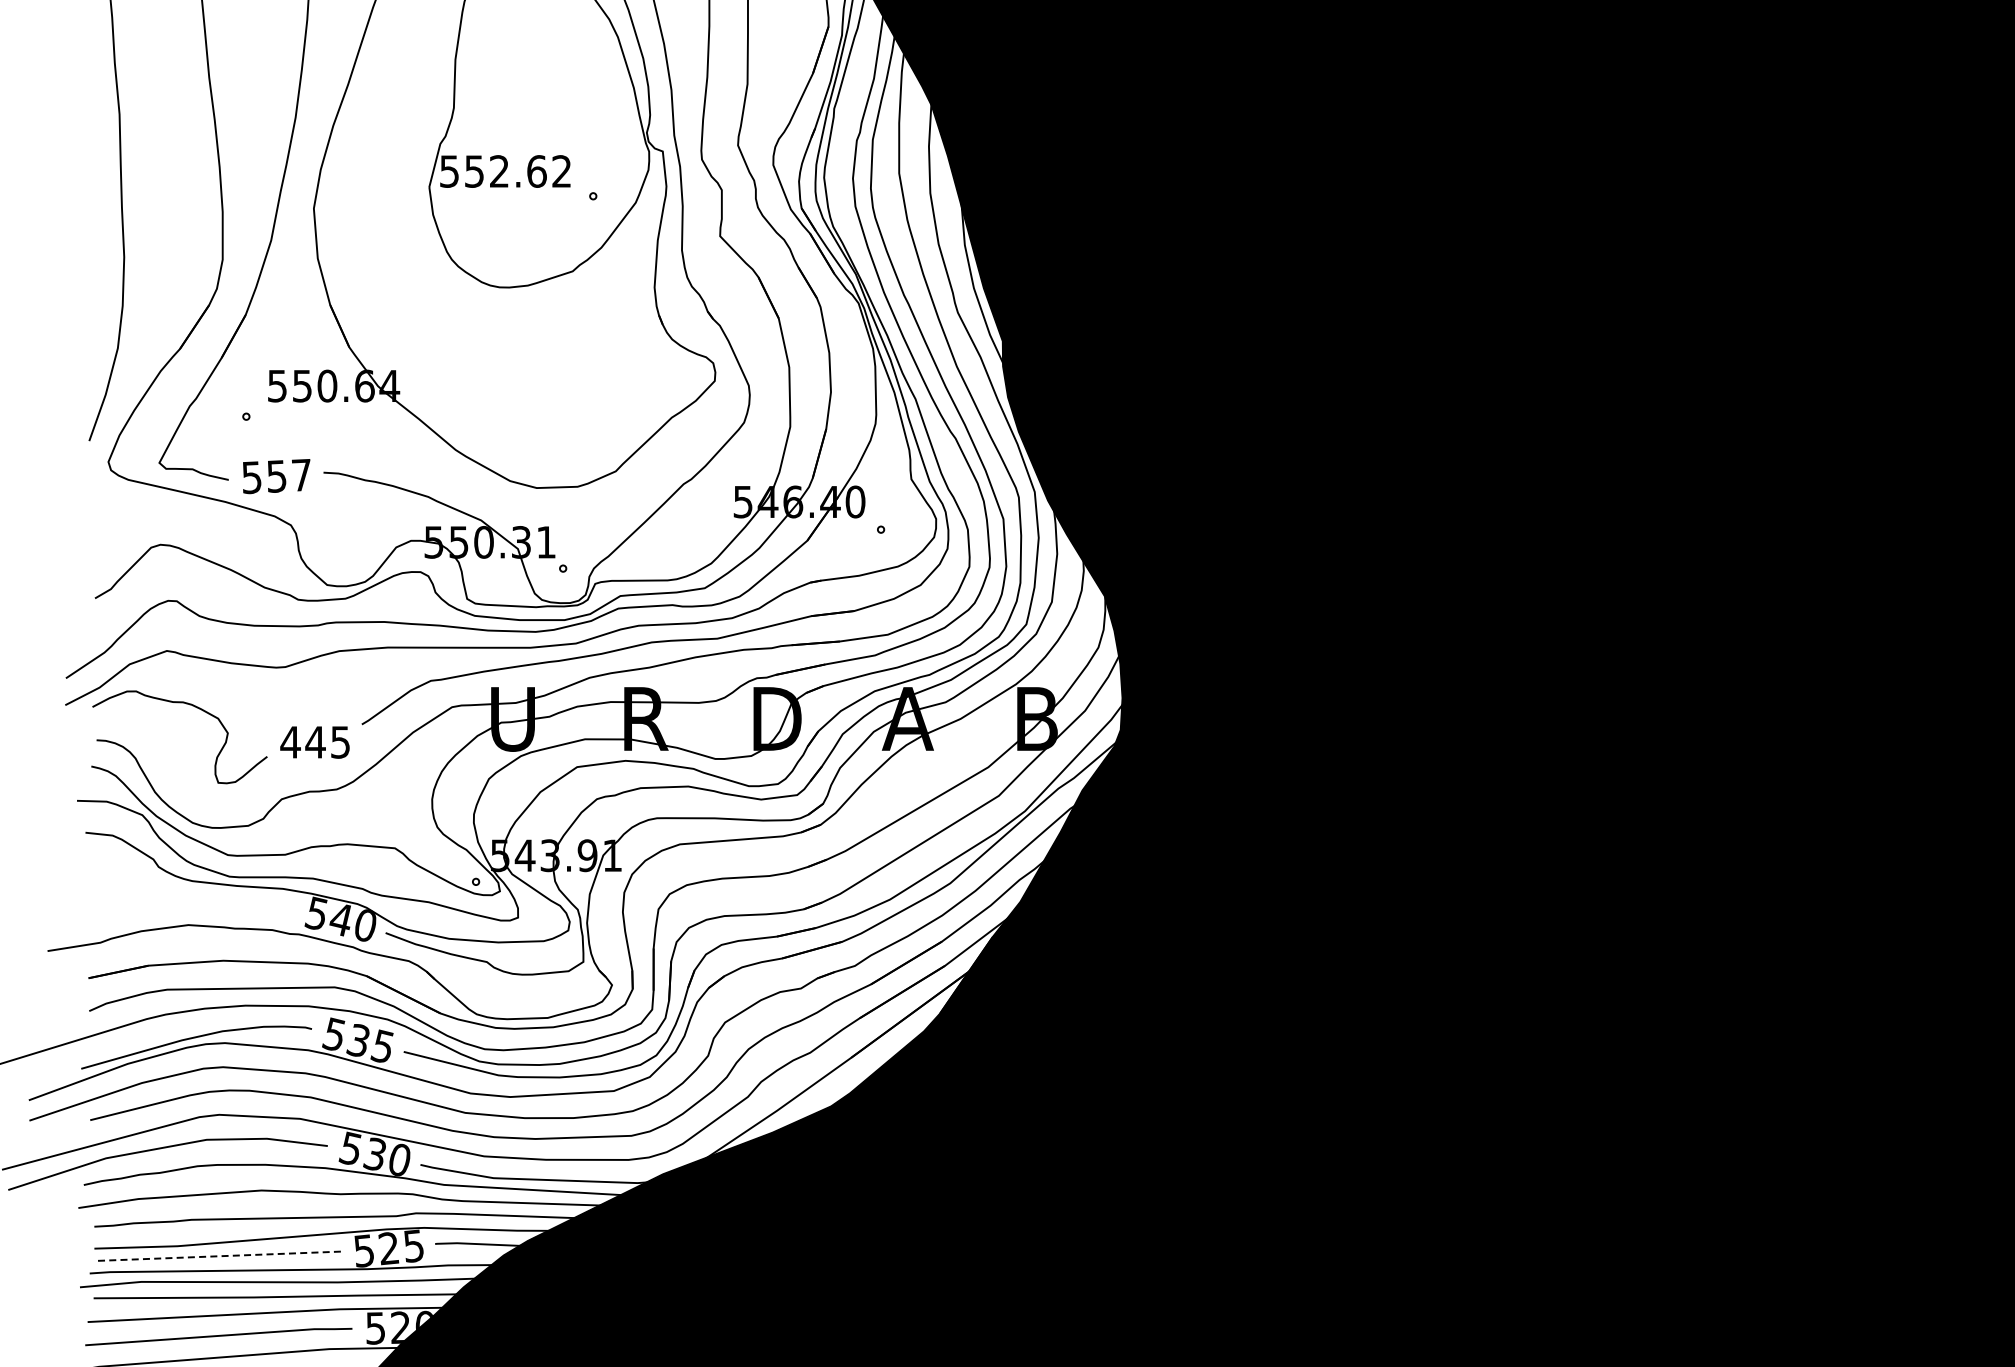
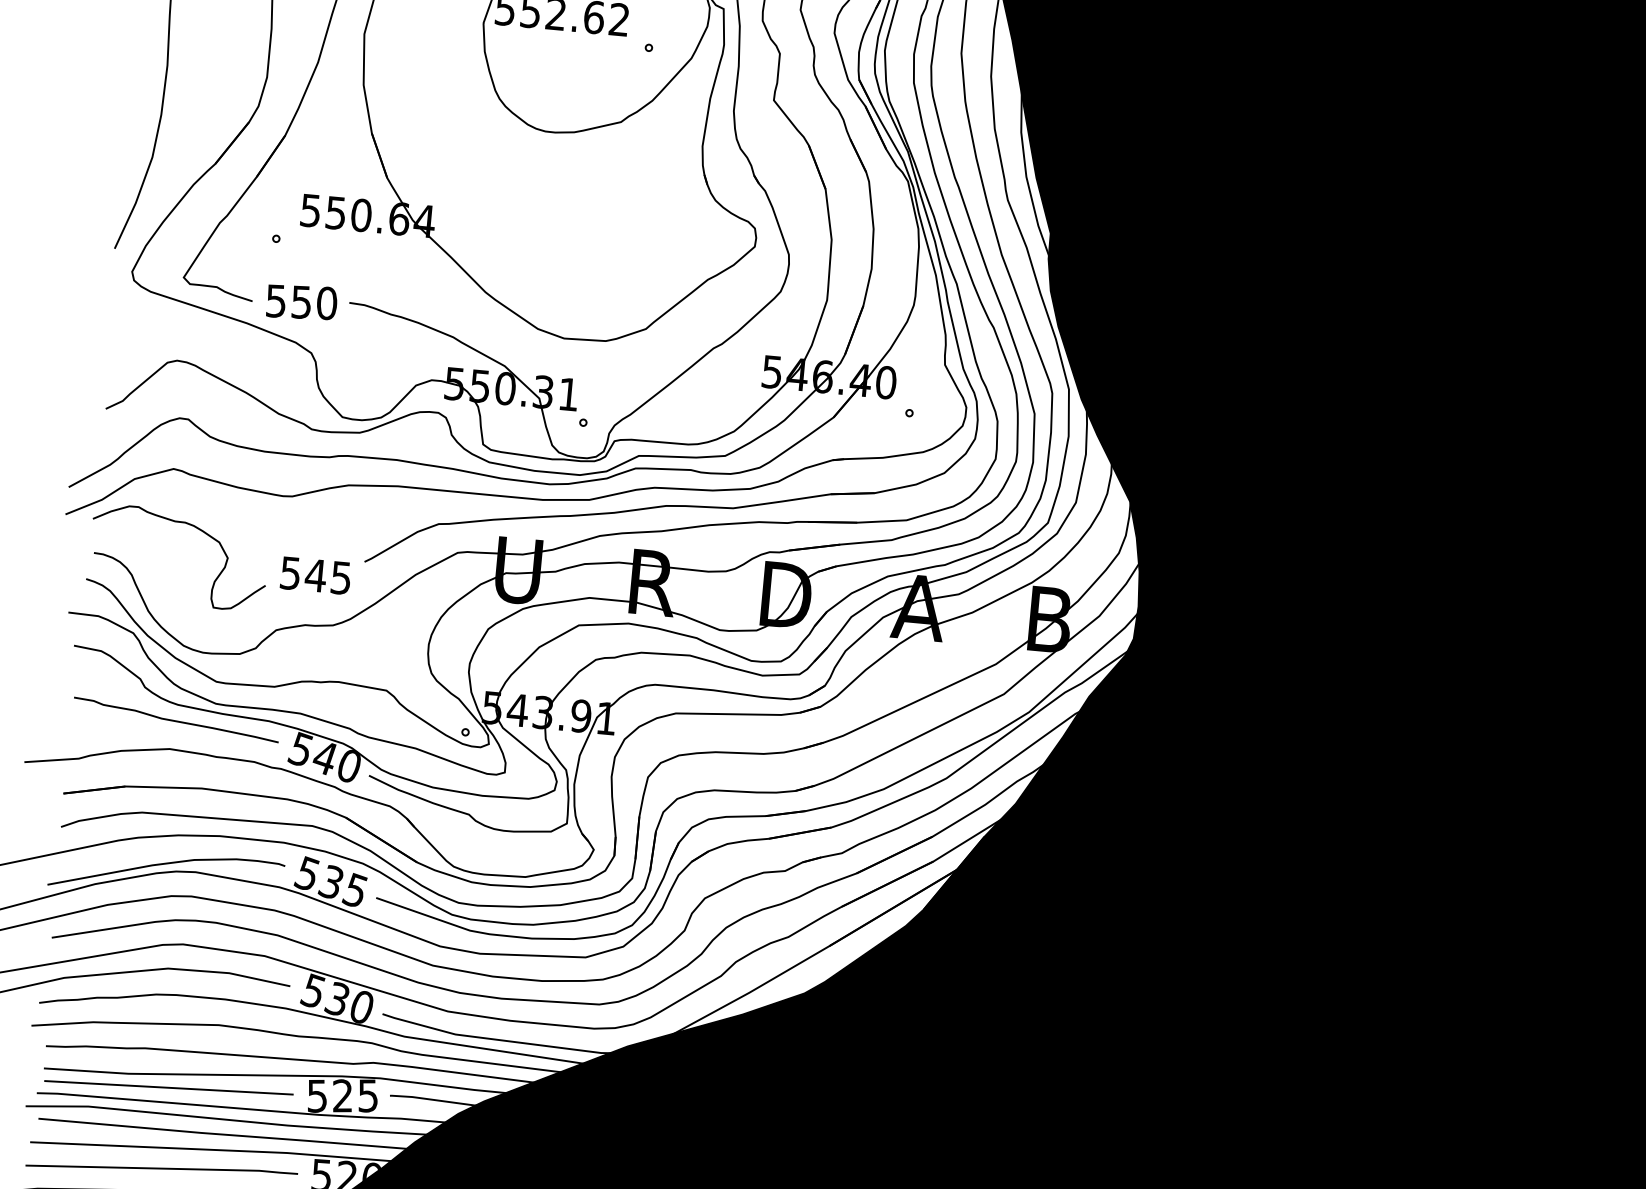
text: (301, 474) -> (326, 302), 557 -> 550
text: (290, 742) -> (290, 573), 445 -> 545
curve: (192, 896) -> (176, 720), added
line: (218, 1256) -> (169, 1088), dashed -> solid

